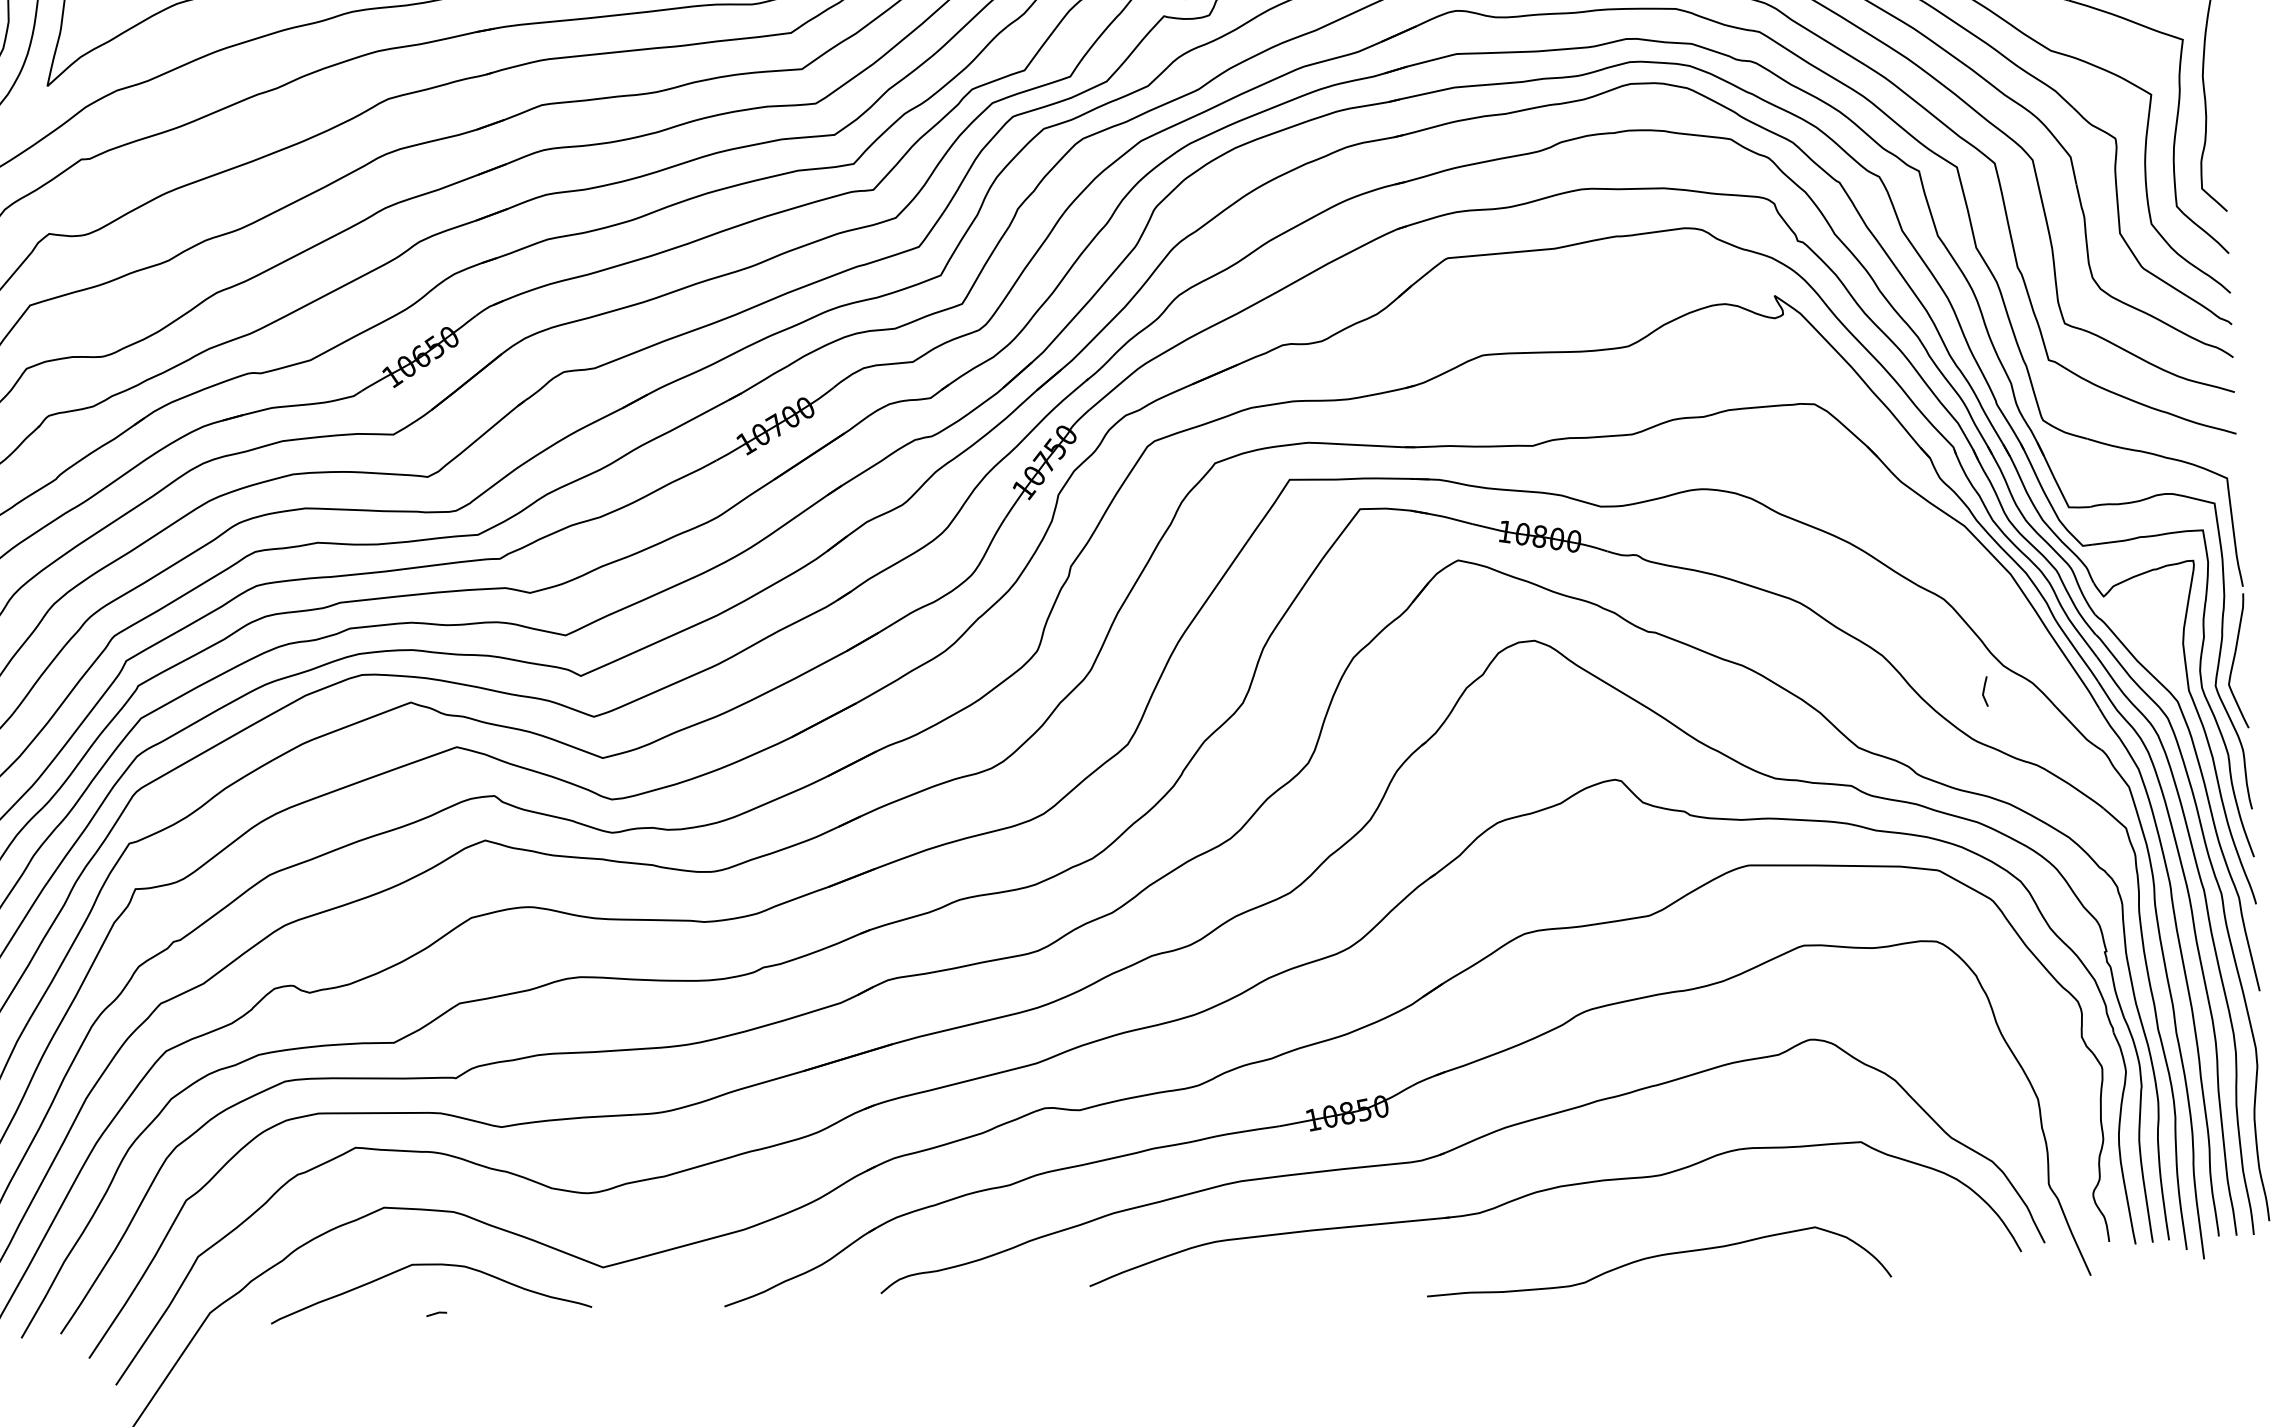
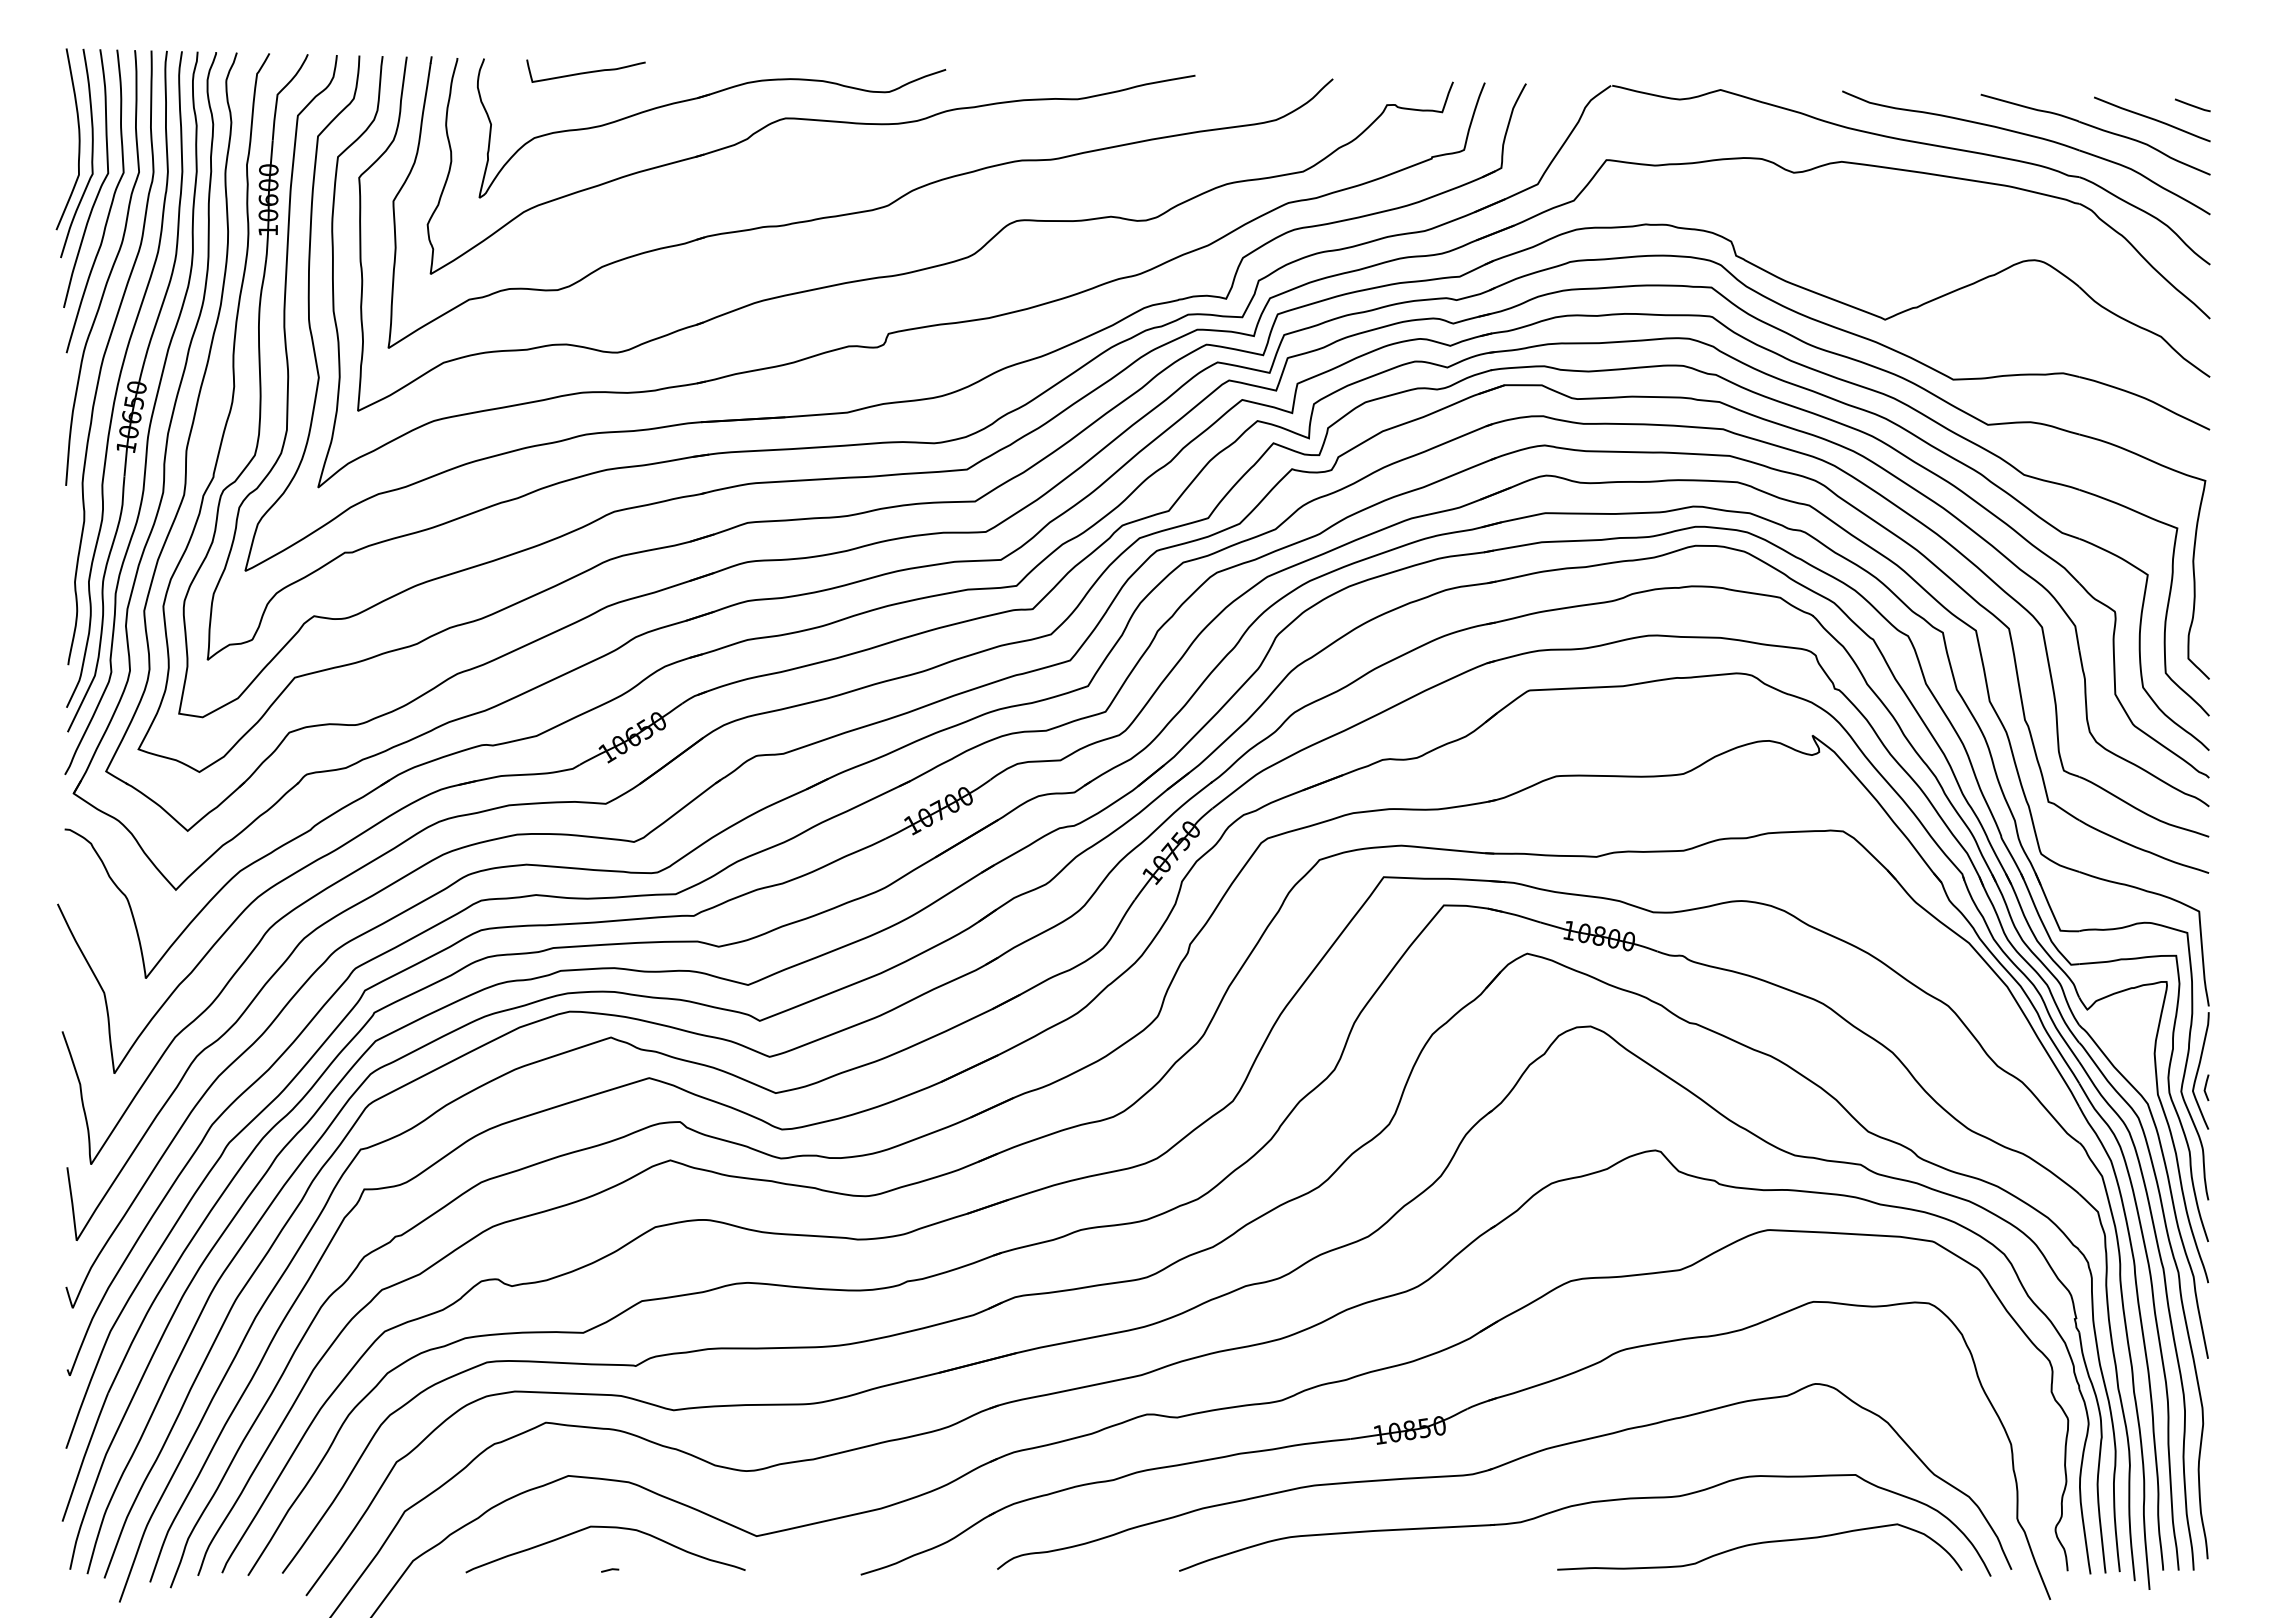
curve: (1984, 691) -> (2206, 1087), moved
curve: (1657, 1257) -> (1759, 1544), moved

